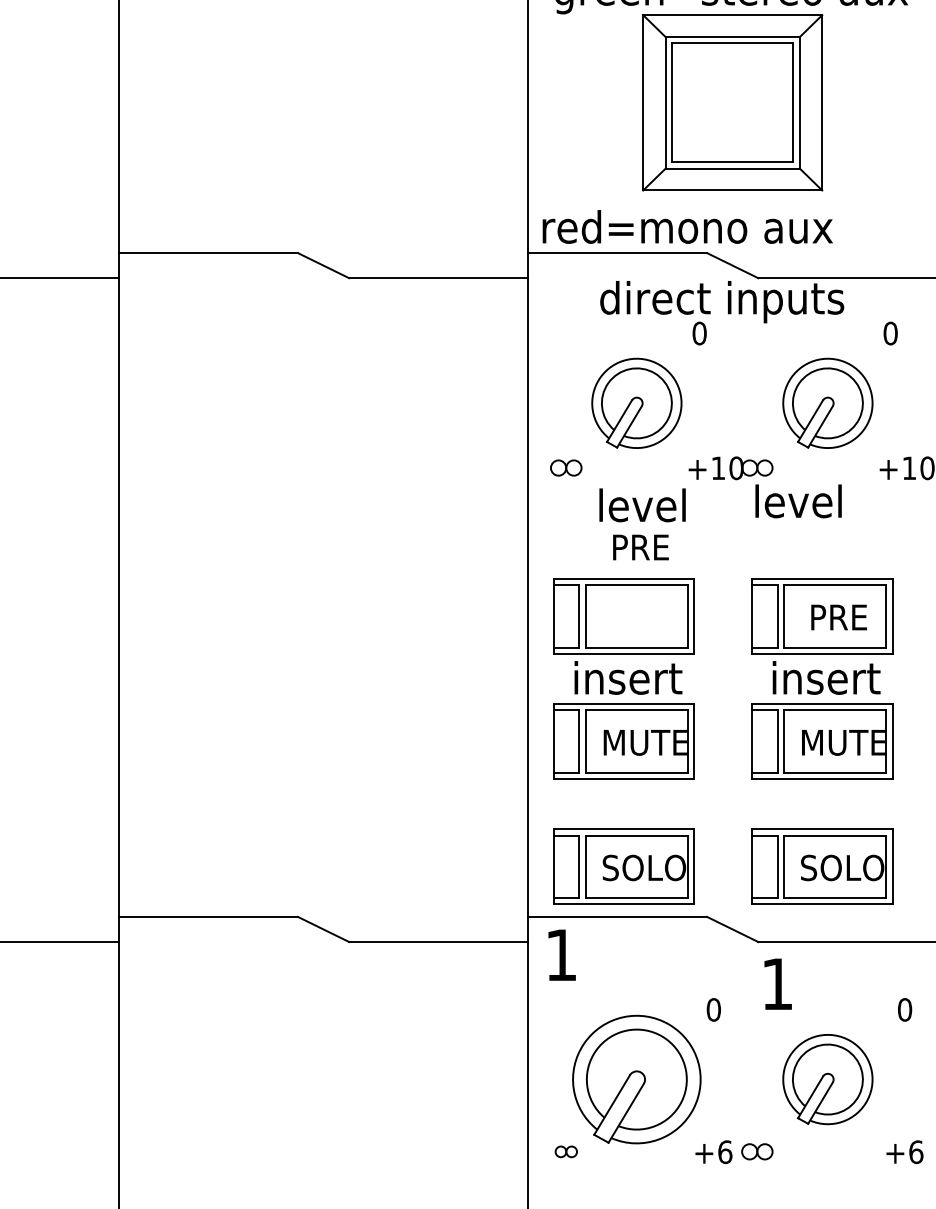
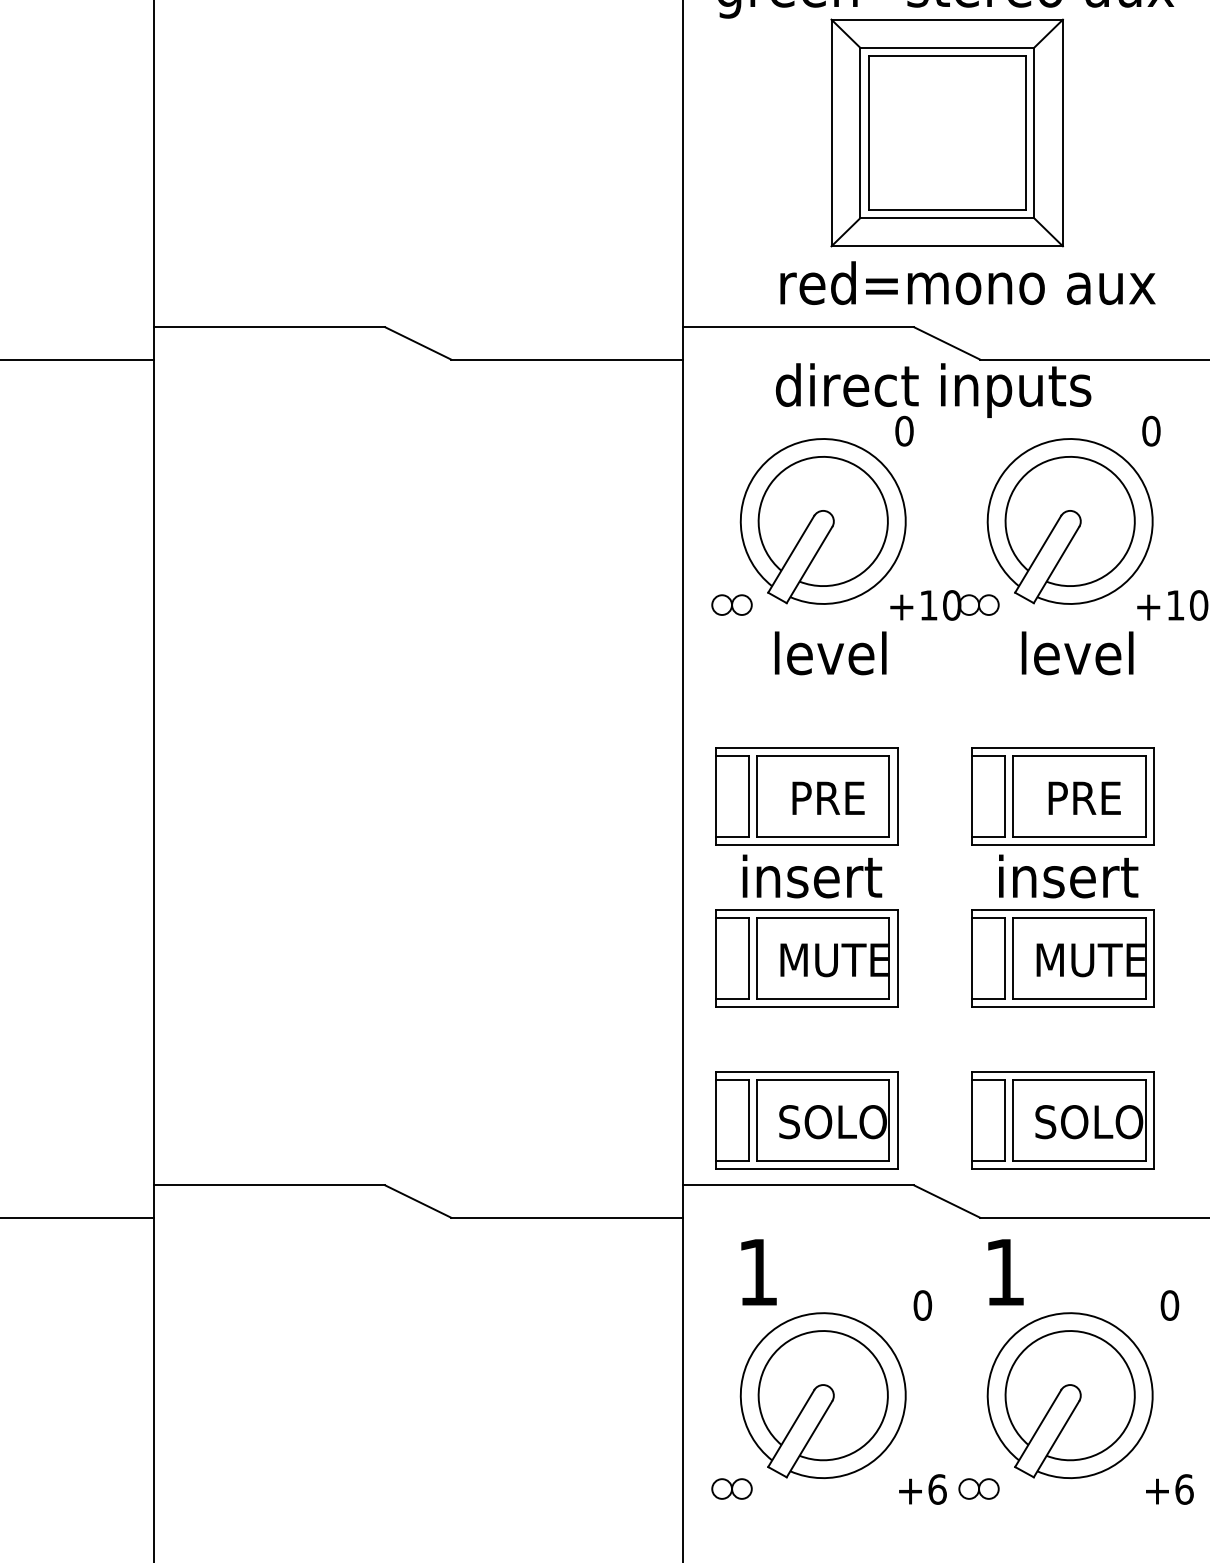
text: (687, 226) -> (967, 282), moved
part: (636, 403) -> (822, 521), size x1.43
part: (827, 403) -> (1069, 521), size x1.43
text: (798, 501) -> (1077, 653), moved
text: (640, 547) -> (827, 798), moved
text: (561, 954) -> (758, 1271), moved
part: (827, 1079) -> (1069, 1395), size x1.43
part: (566, 1151) -> (732, 1488), size x1.43

